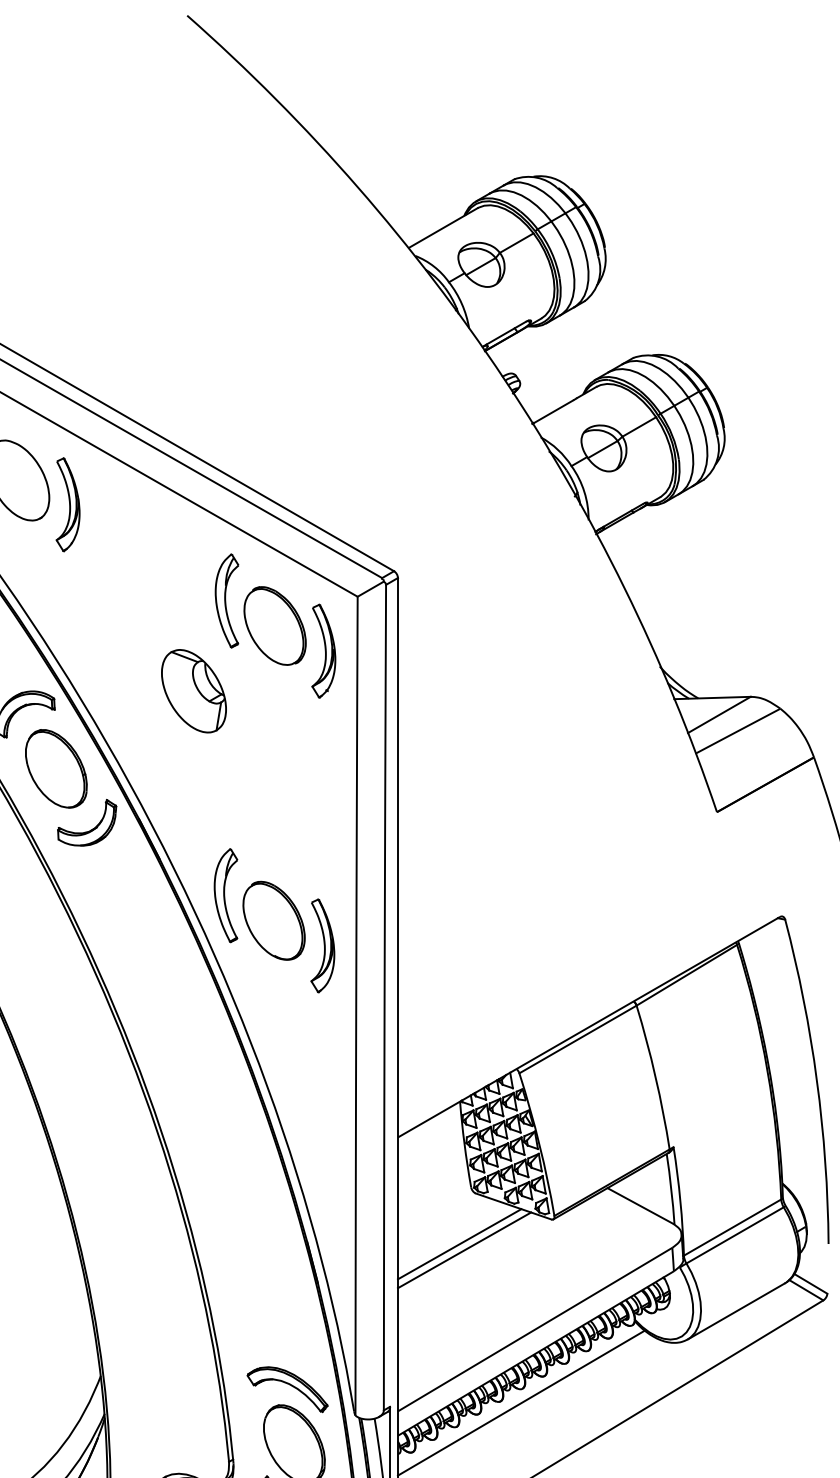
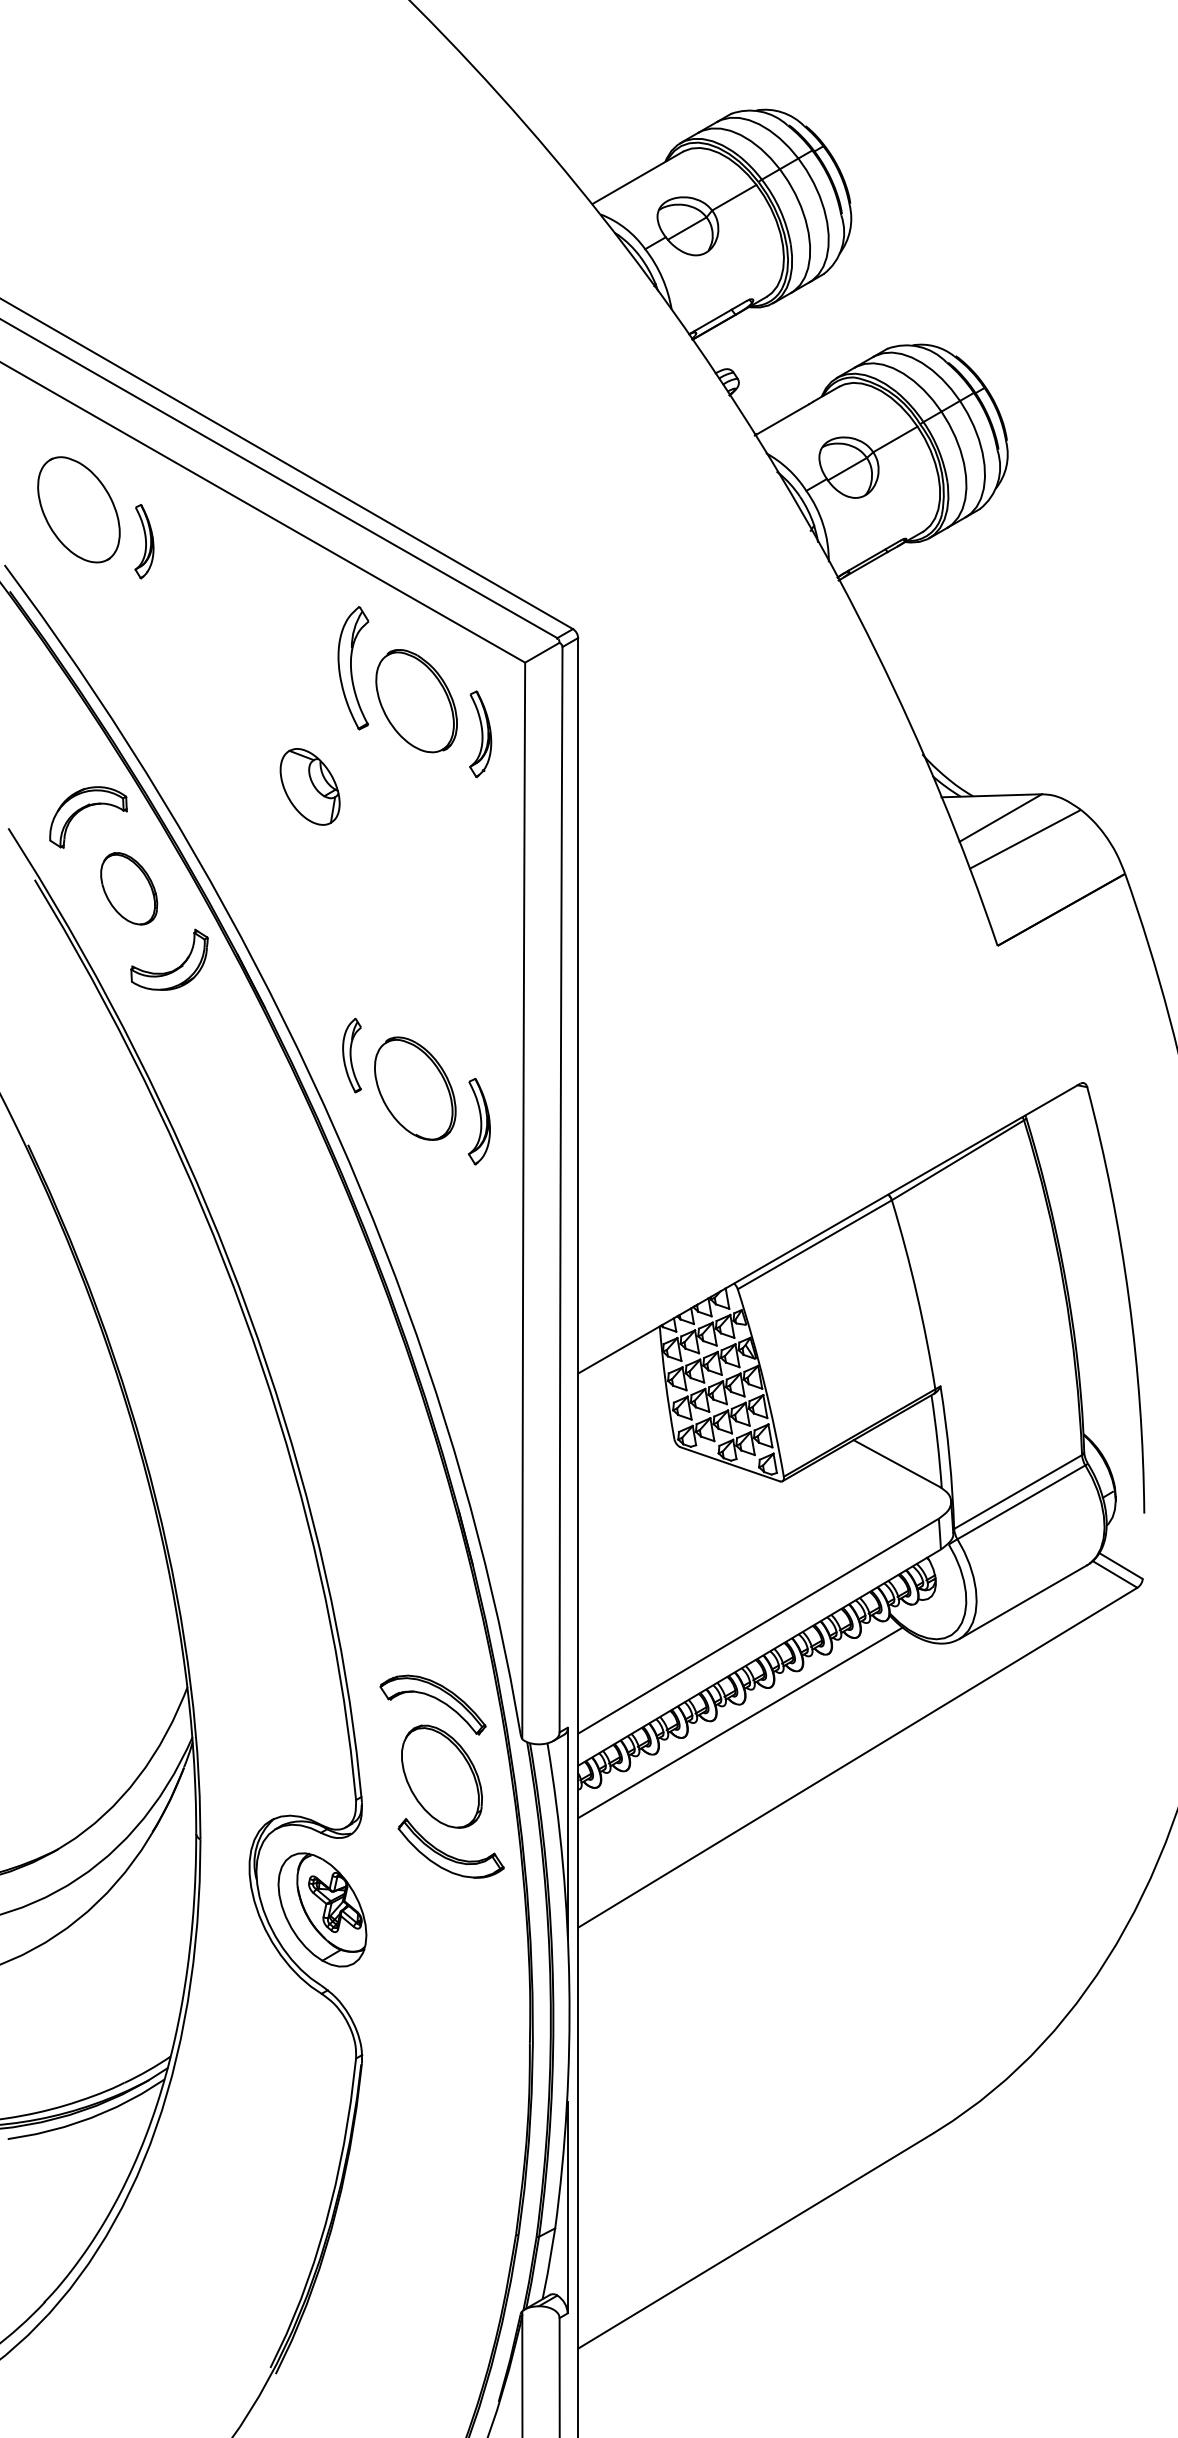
part: (68, 504) -> (144, 541), size x0.6
part: (323, 651) -> (480, 734), size x0.7
part: (194, 690) -> (310, 786), size x0.7
part: (56, 768) -> (129, 888), size x0.7
part: (225, 895) -> (351, 1055), size x0.6
part: (322, 945) -> (479, 1121), size x0.7
line: (459, 1243) -> (659, 1513), removed
line: (464, 1249) -> (665, 1521), removed

